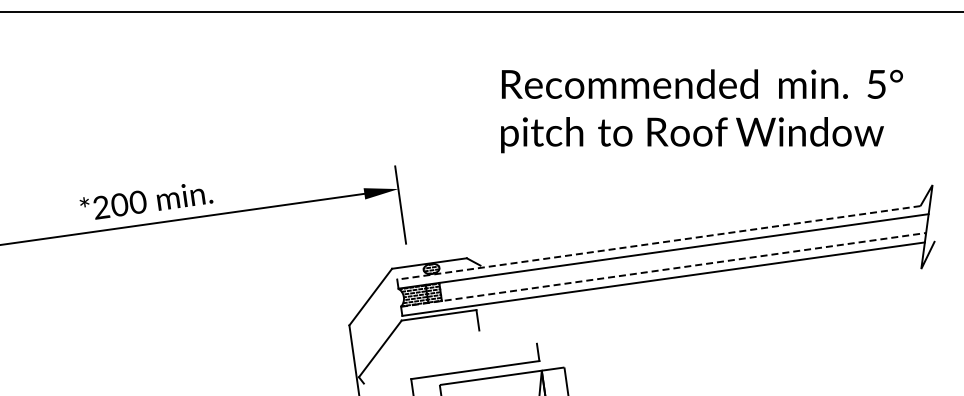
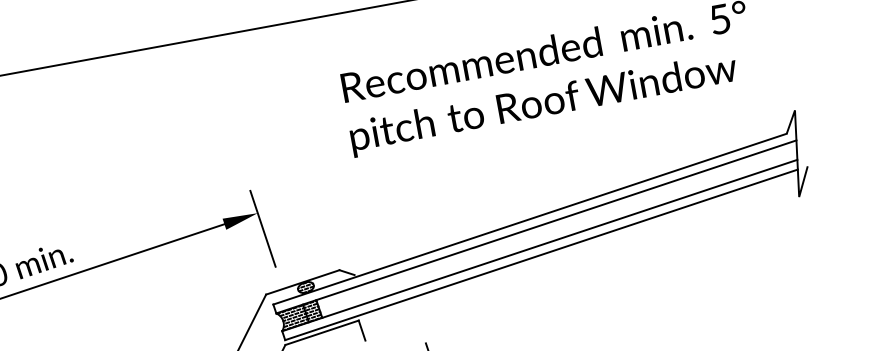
line: (658, 242) -> (529, 218), dashed -> solid
line: (664, 269) -> (540, 244), dashed -> solid

